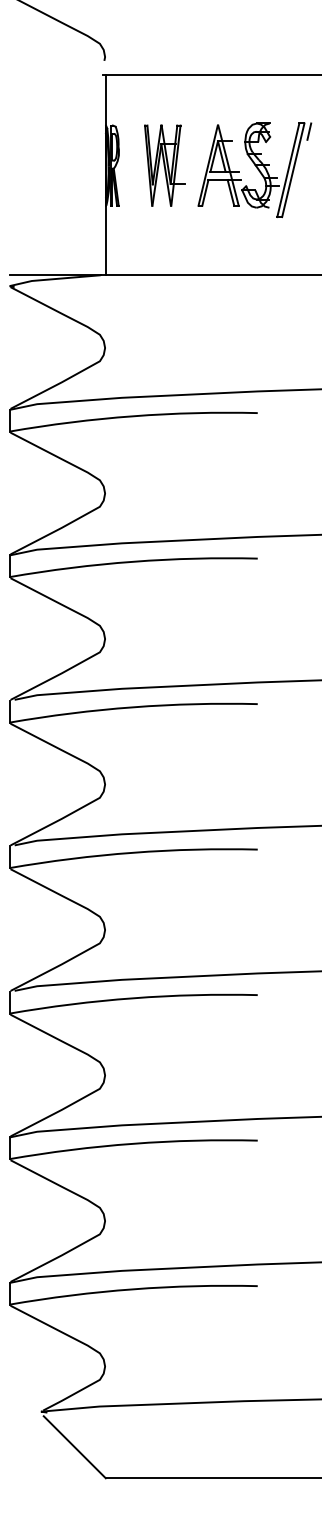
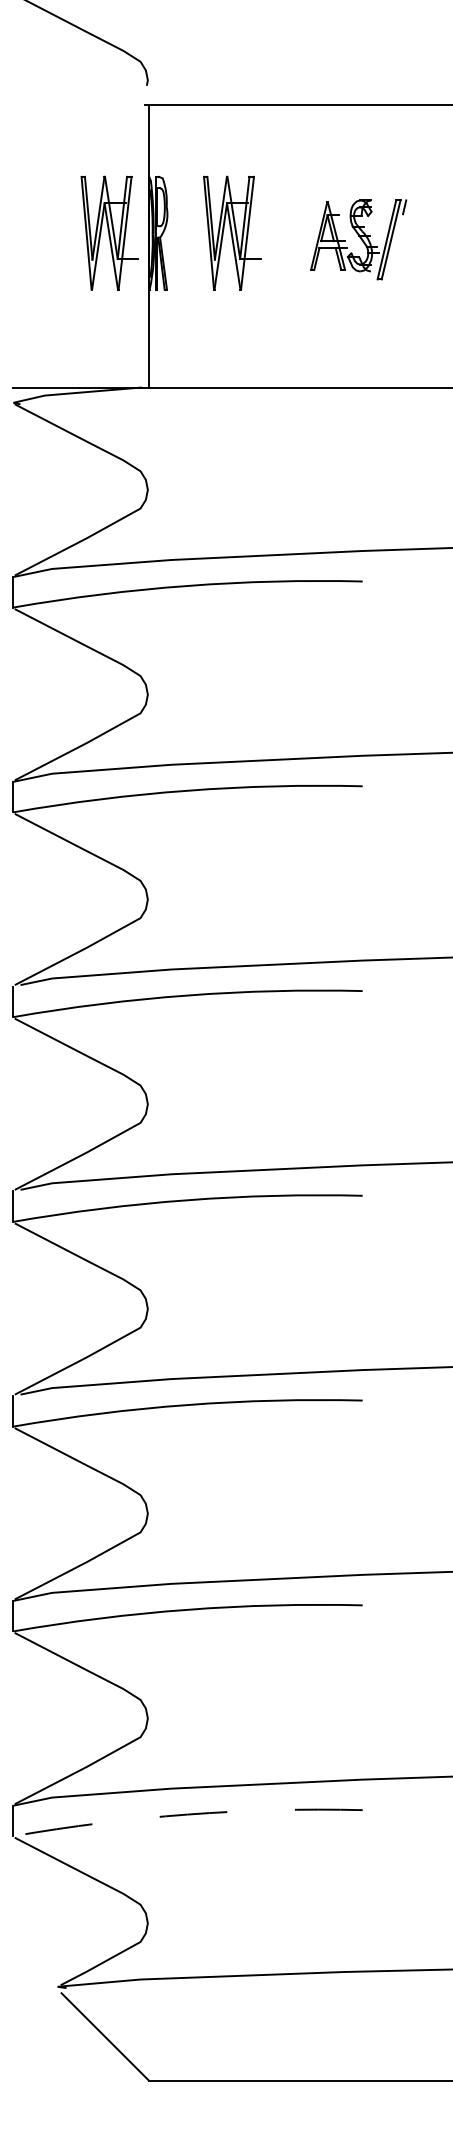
part: (77, 165) -> (108, 233), added
part: (254, 170) -> (358, 240), size x0.6
arc: (133, 1289) -> (187, 1814), solid -> dashed

